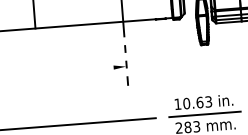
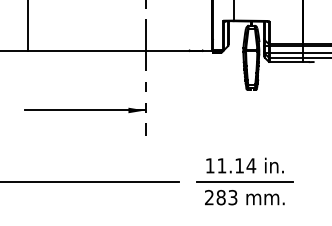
line: (81, 70) -> (85, 110), added
text: (197, 102) -> (236, 165), 10.63 -> 11.14

